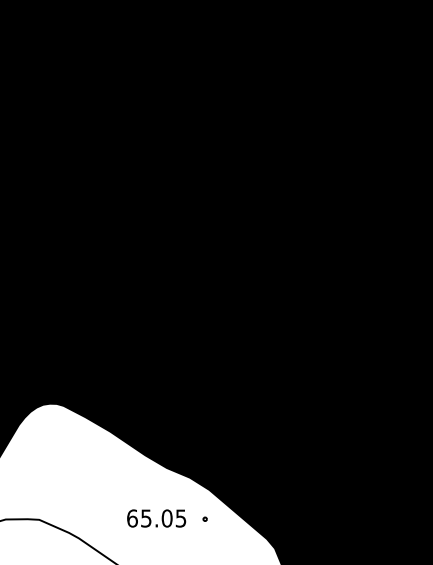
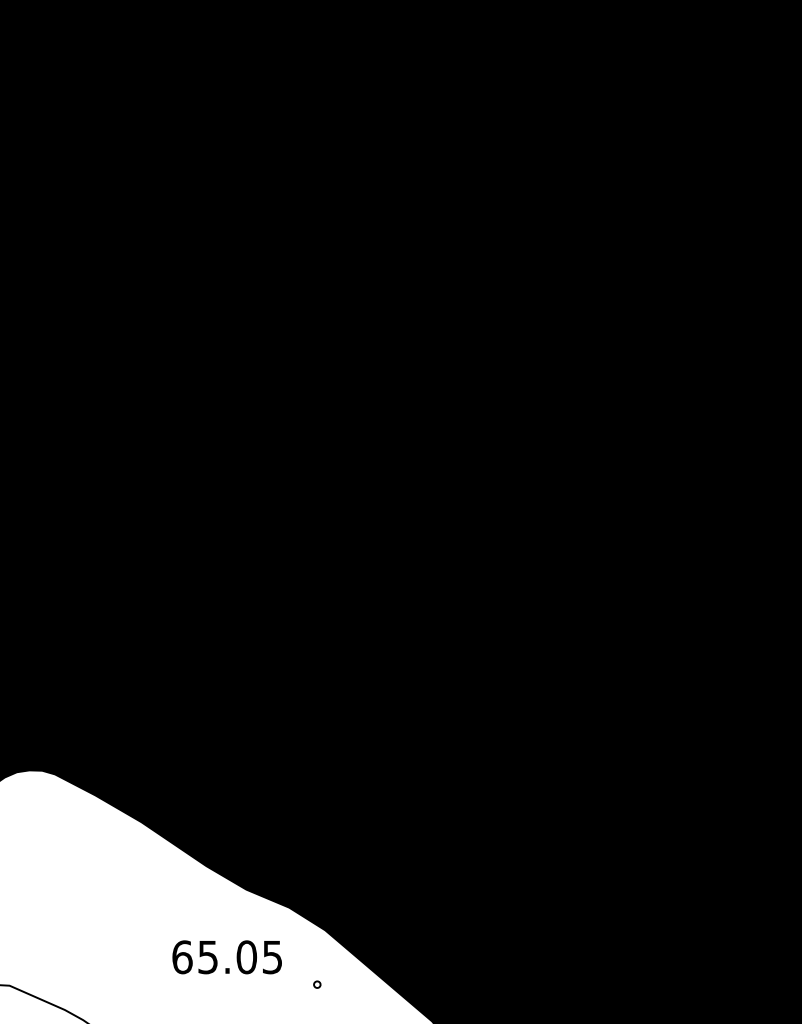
text: (156, 518) -> (227, 957), moved

